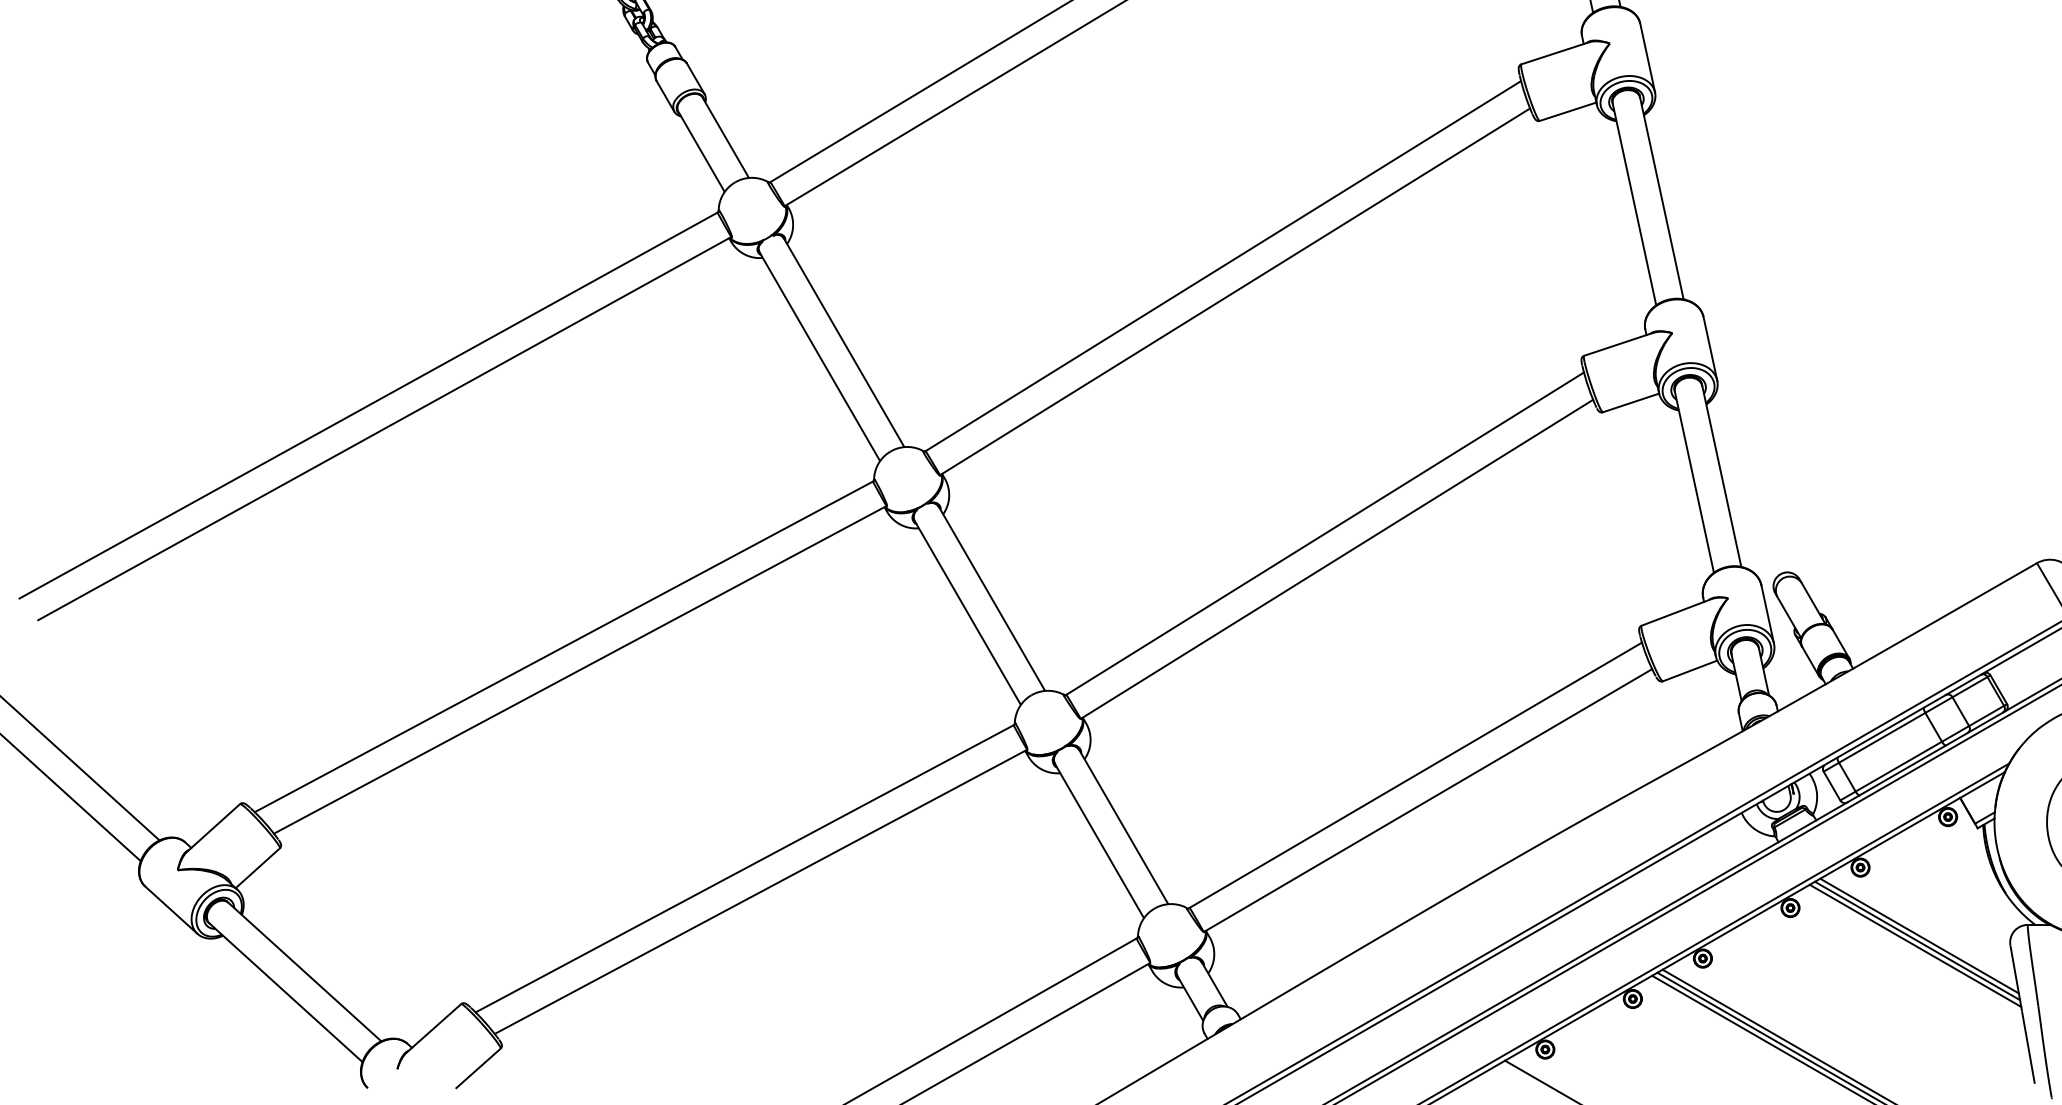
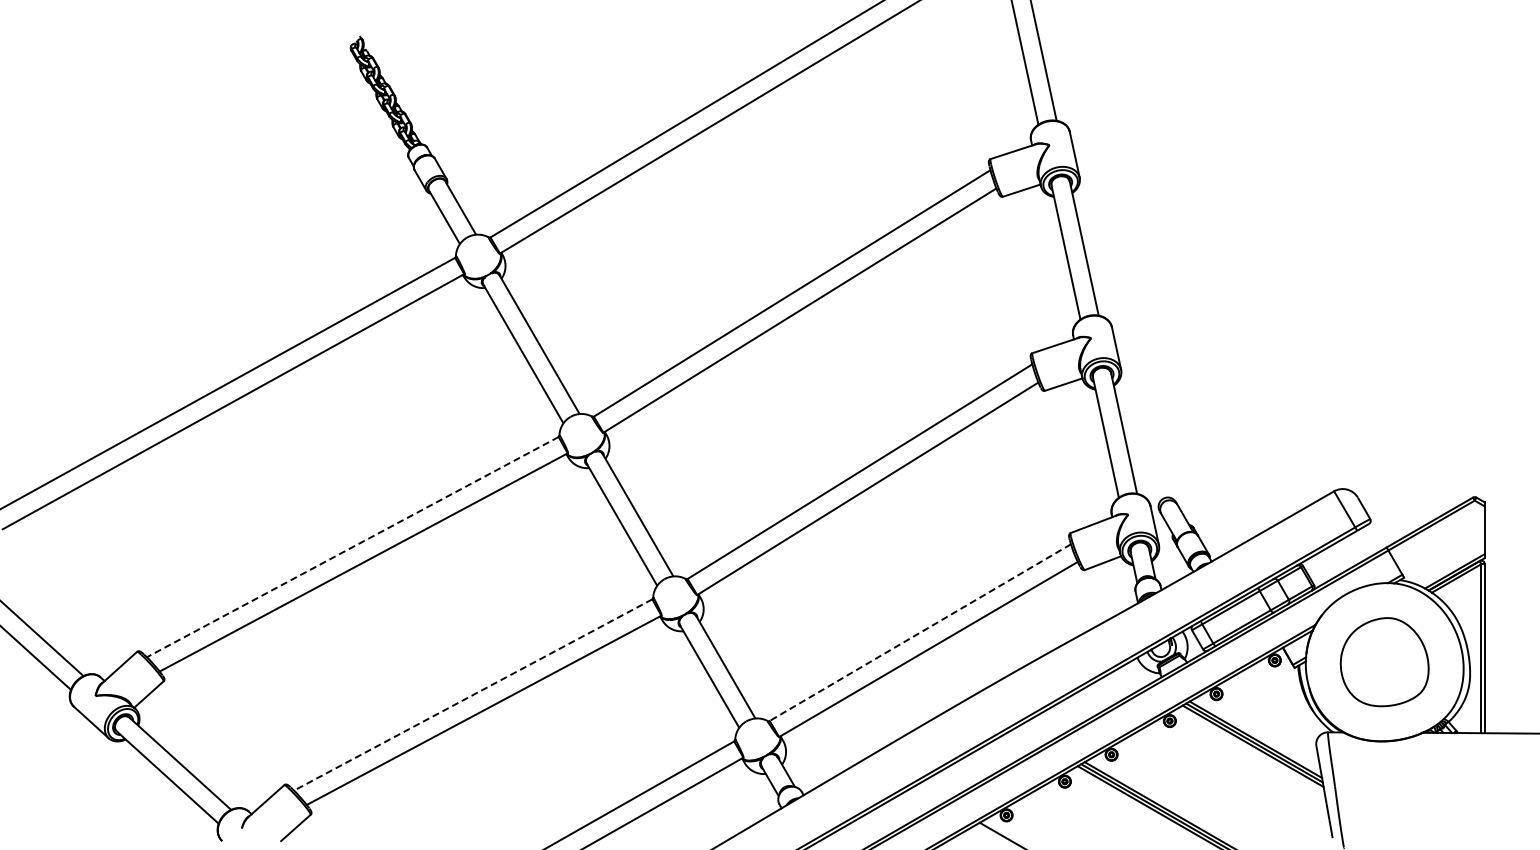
line: (563, 647) -> (352, 547), solid -> dashed
line: (1416, 775) -> (920, 632), solid -> dashed
line: (743, 869) -> (472, 695), solid -> dashed

